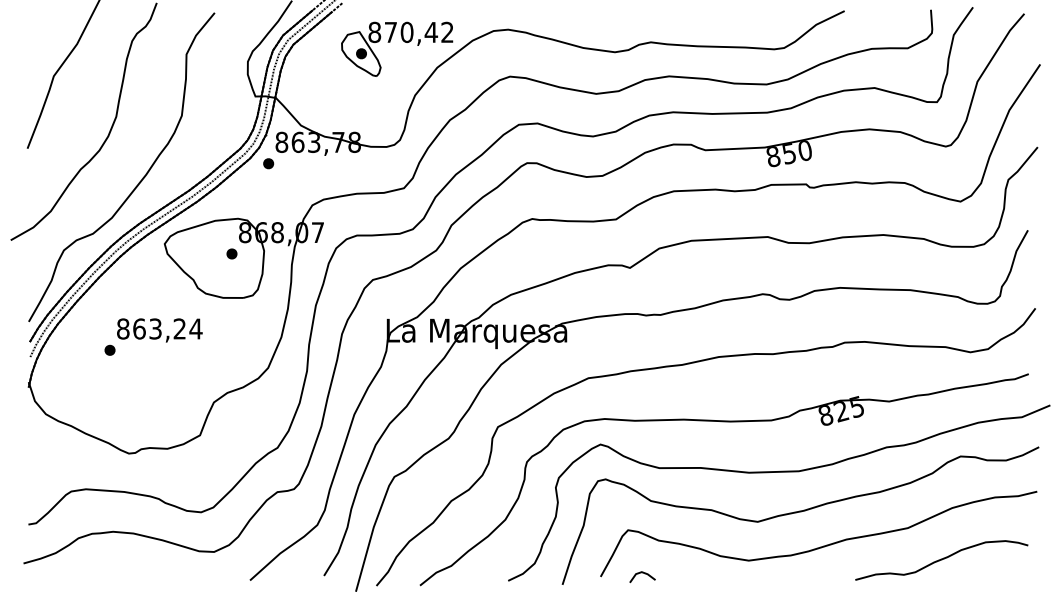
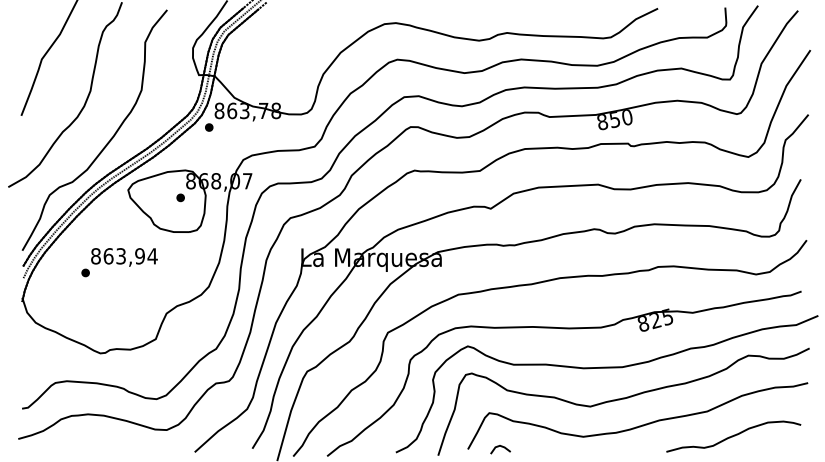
part: (403, 41) -> (314, 32), removed
text: (179, 328) -> (139, 255), 863,24 -> 863,94

